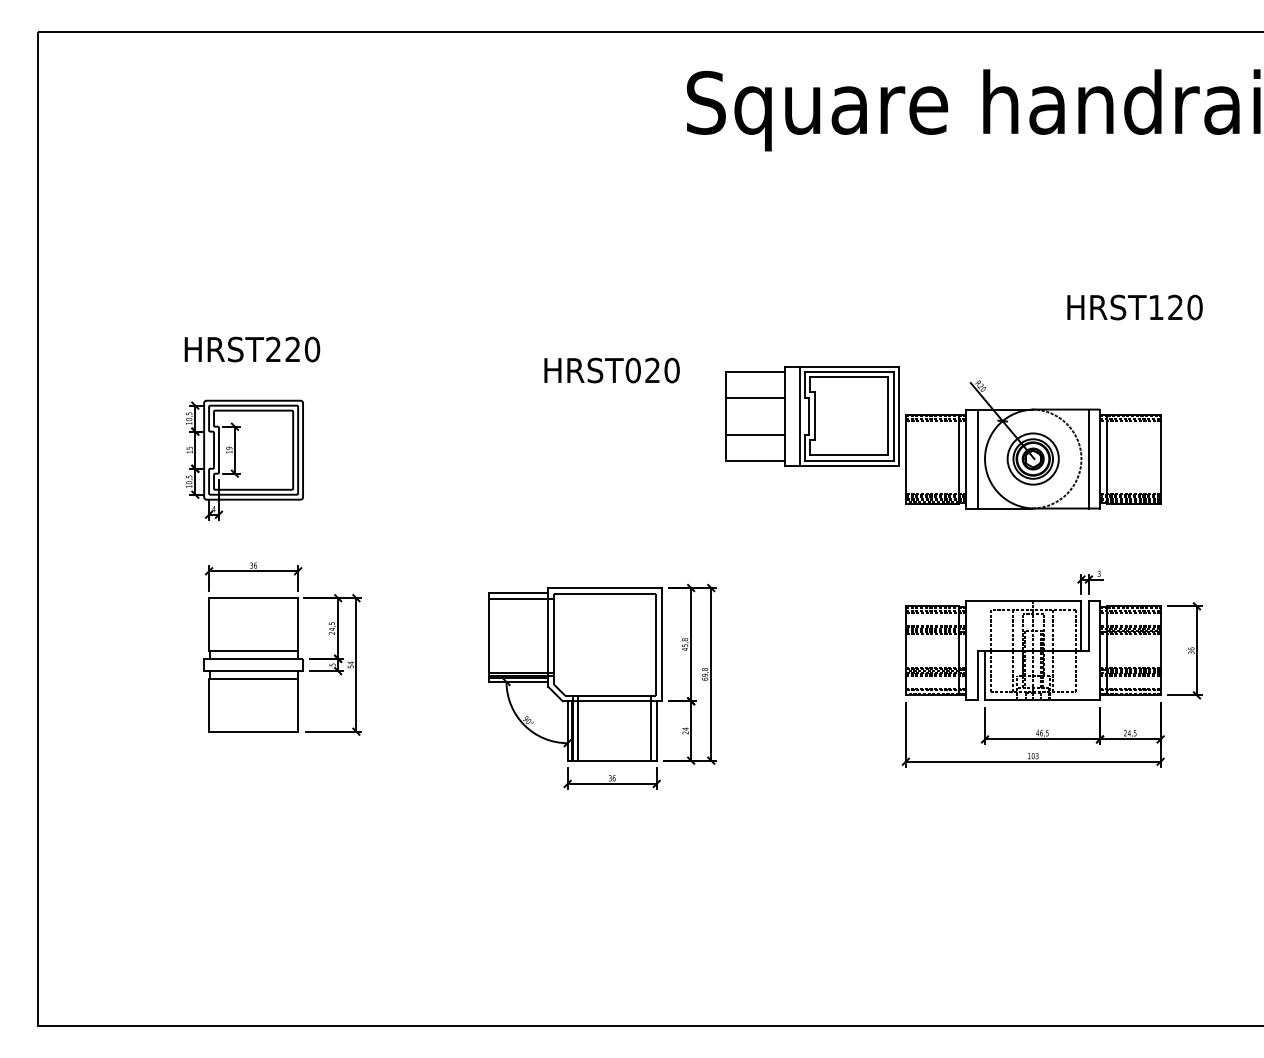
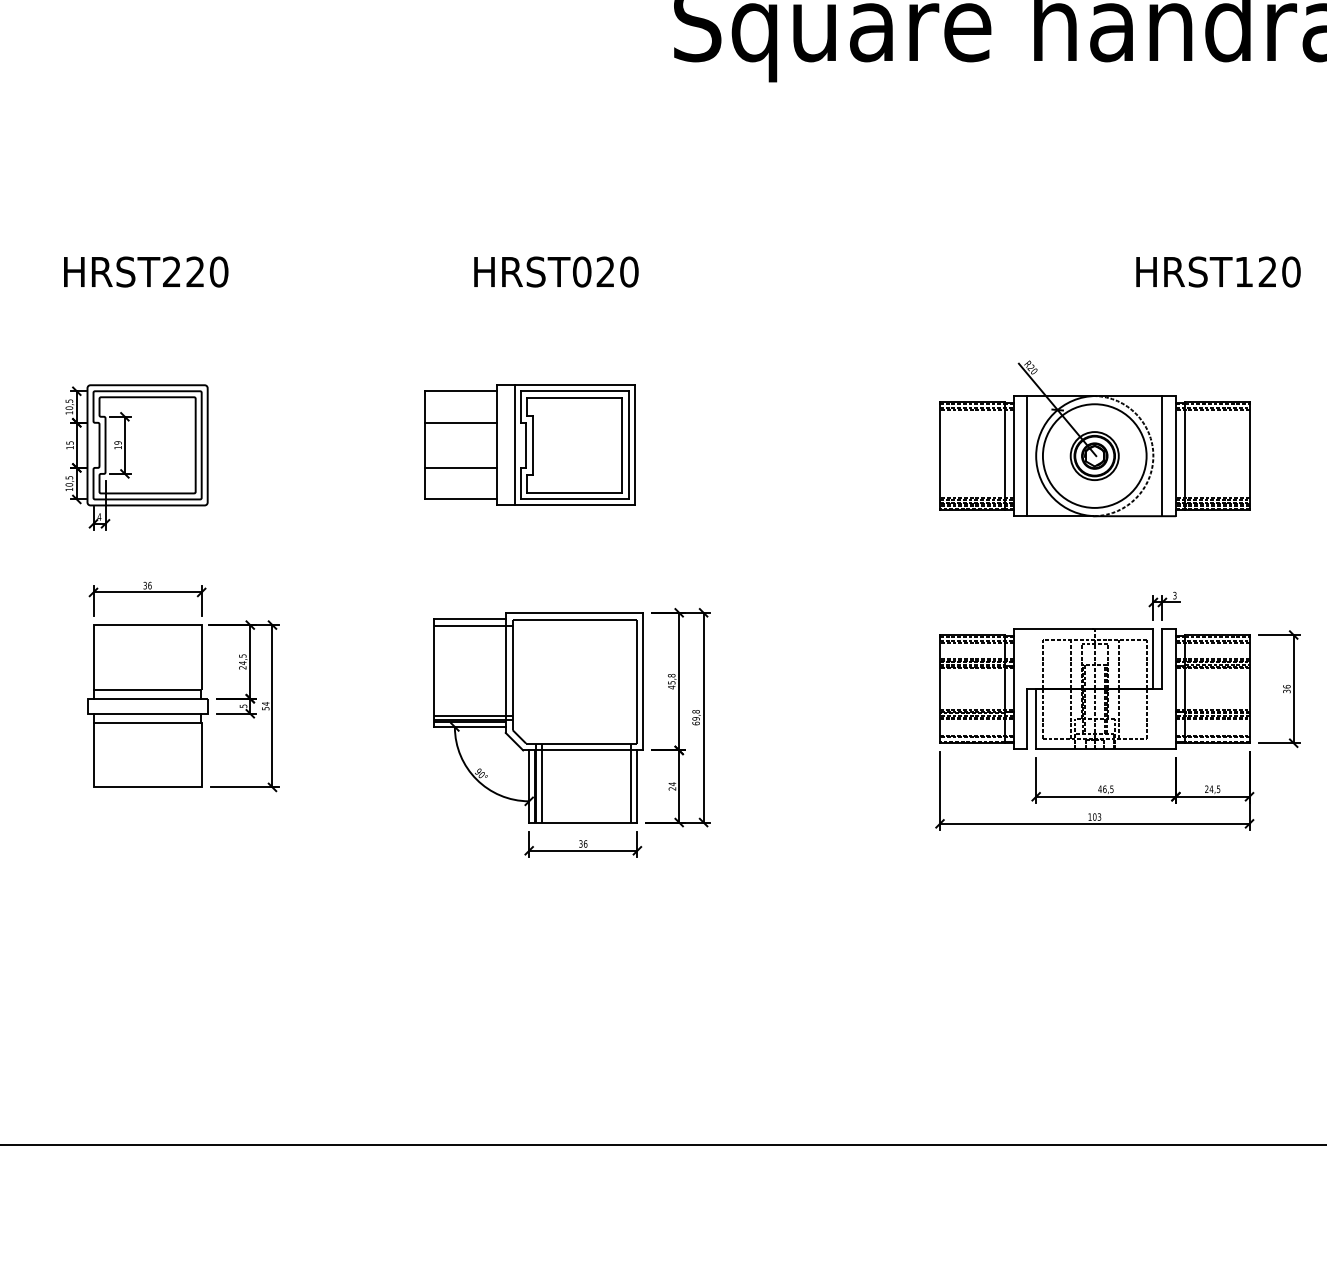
text: (252, 349) -> (146, 271), moved
text: (611, 370) -> (555, 271), moved
part: (812, 416) -> (530, 445), moved
circle: (1032, 458) -> (1093, 455), size x1.67

